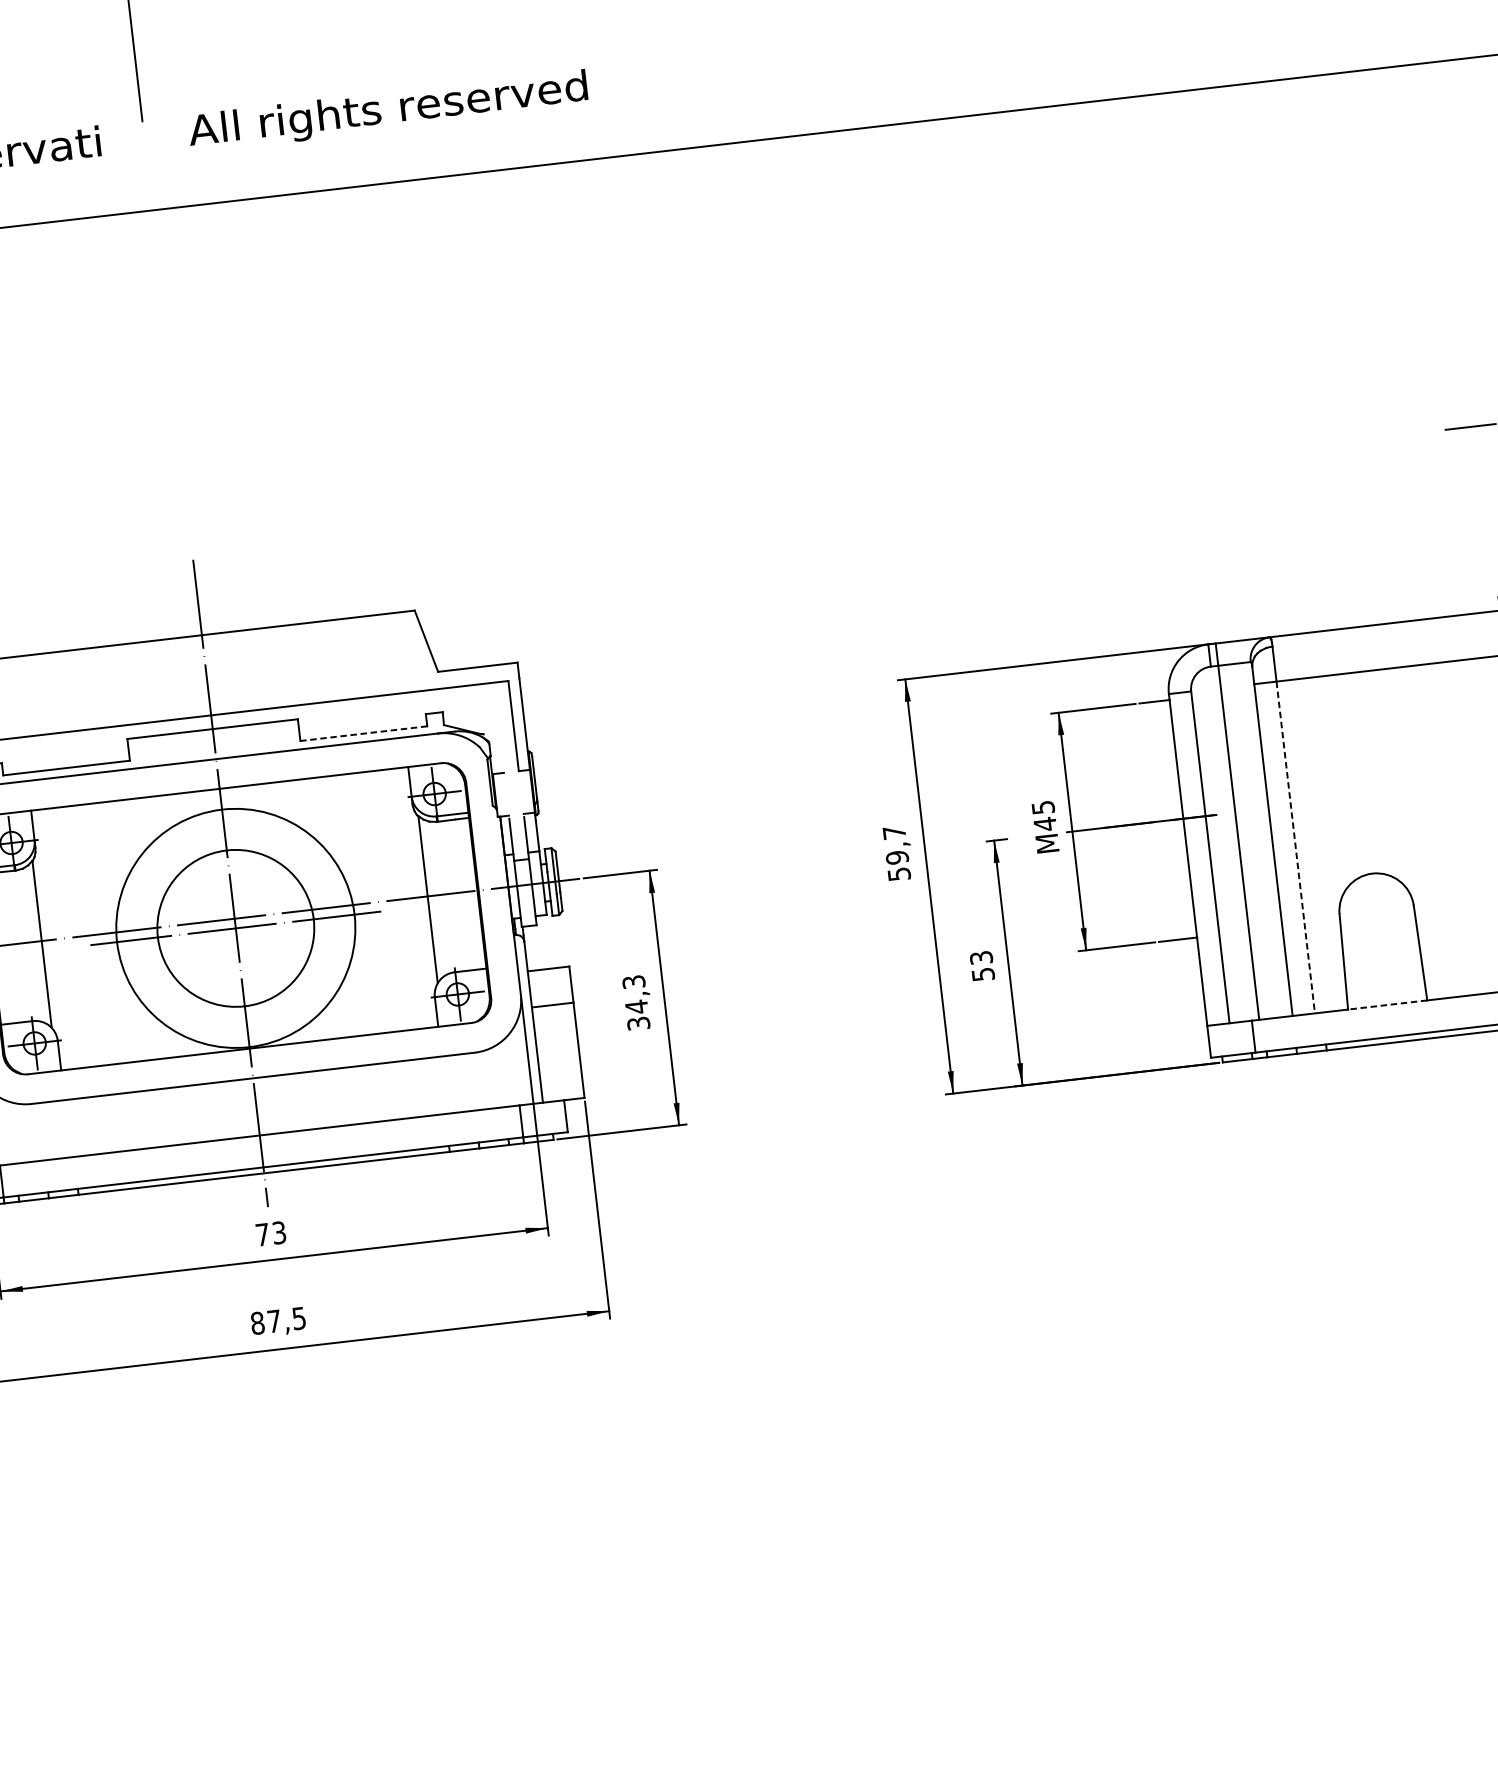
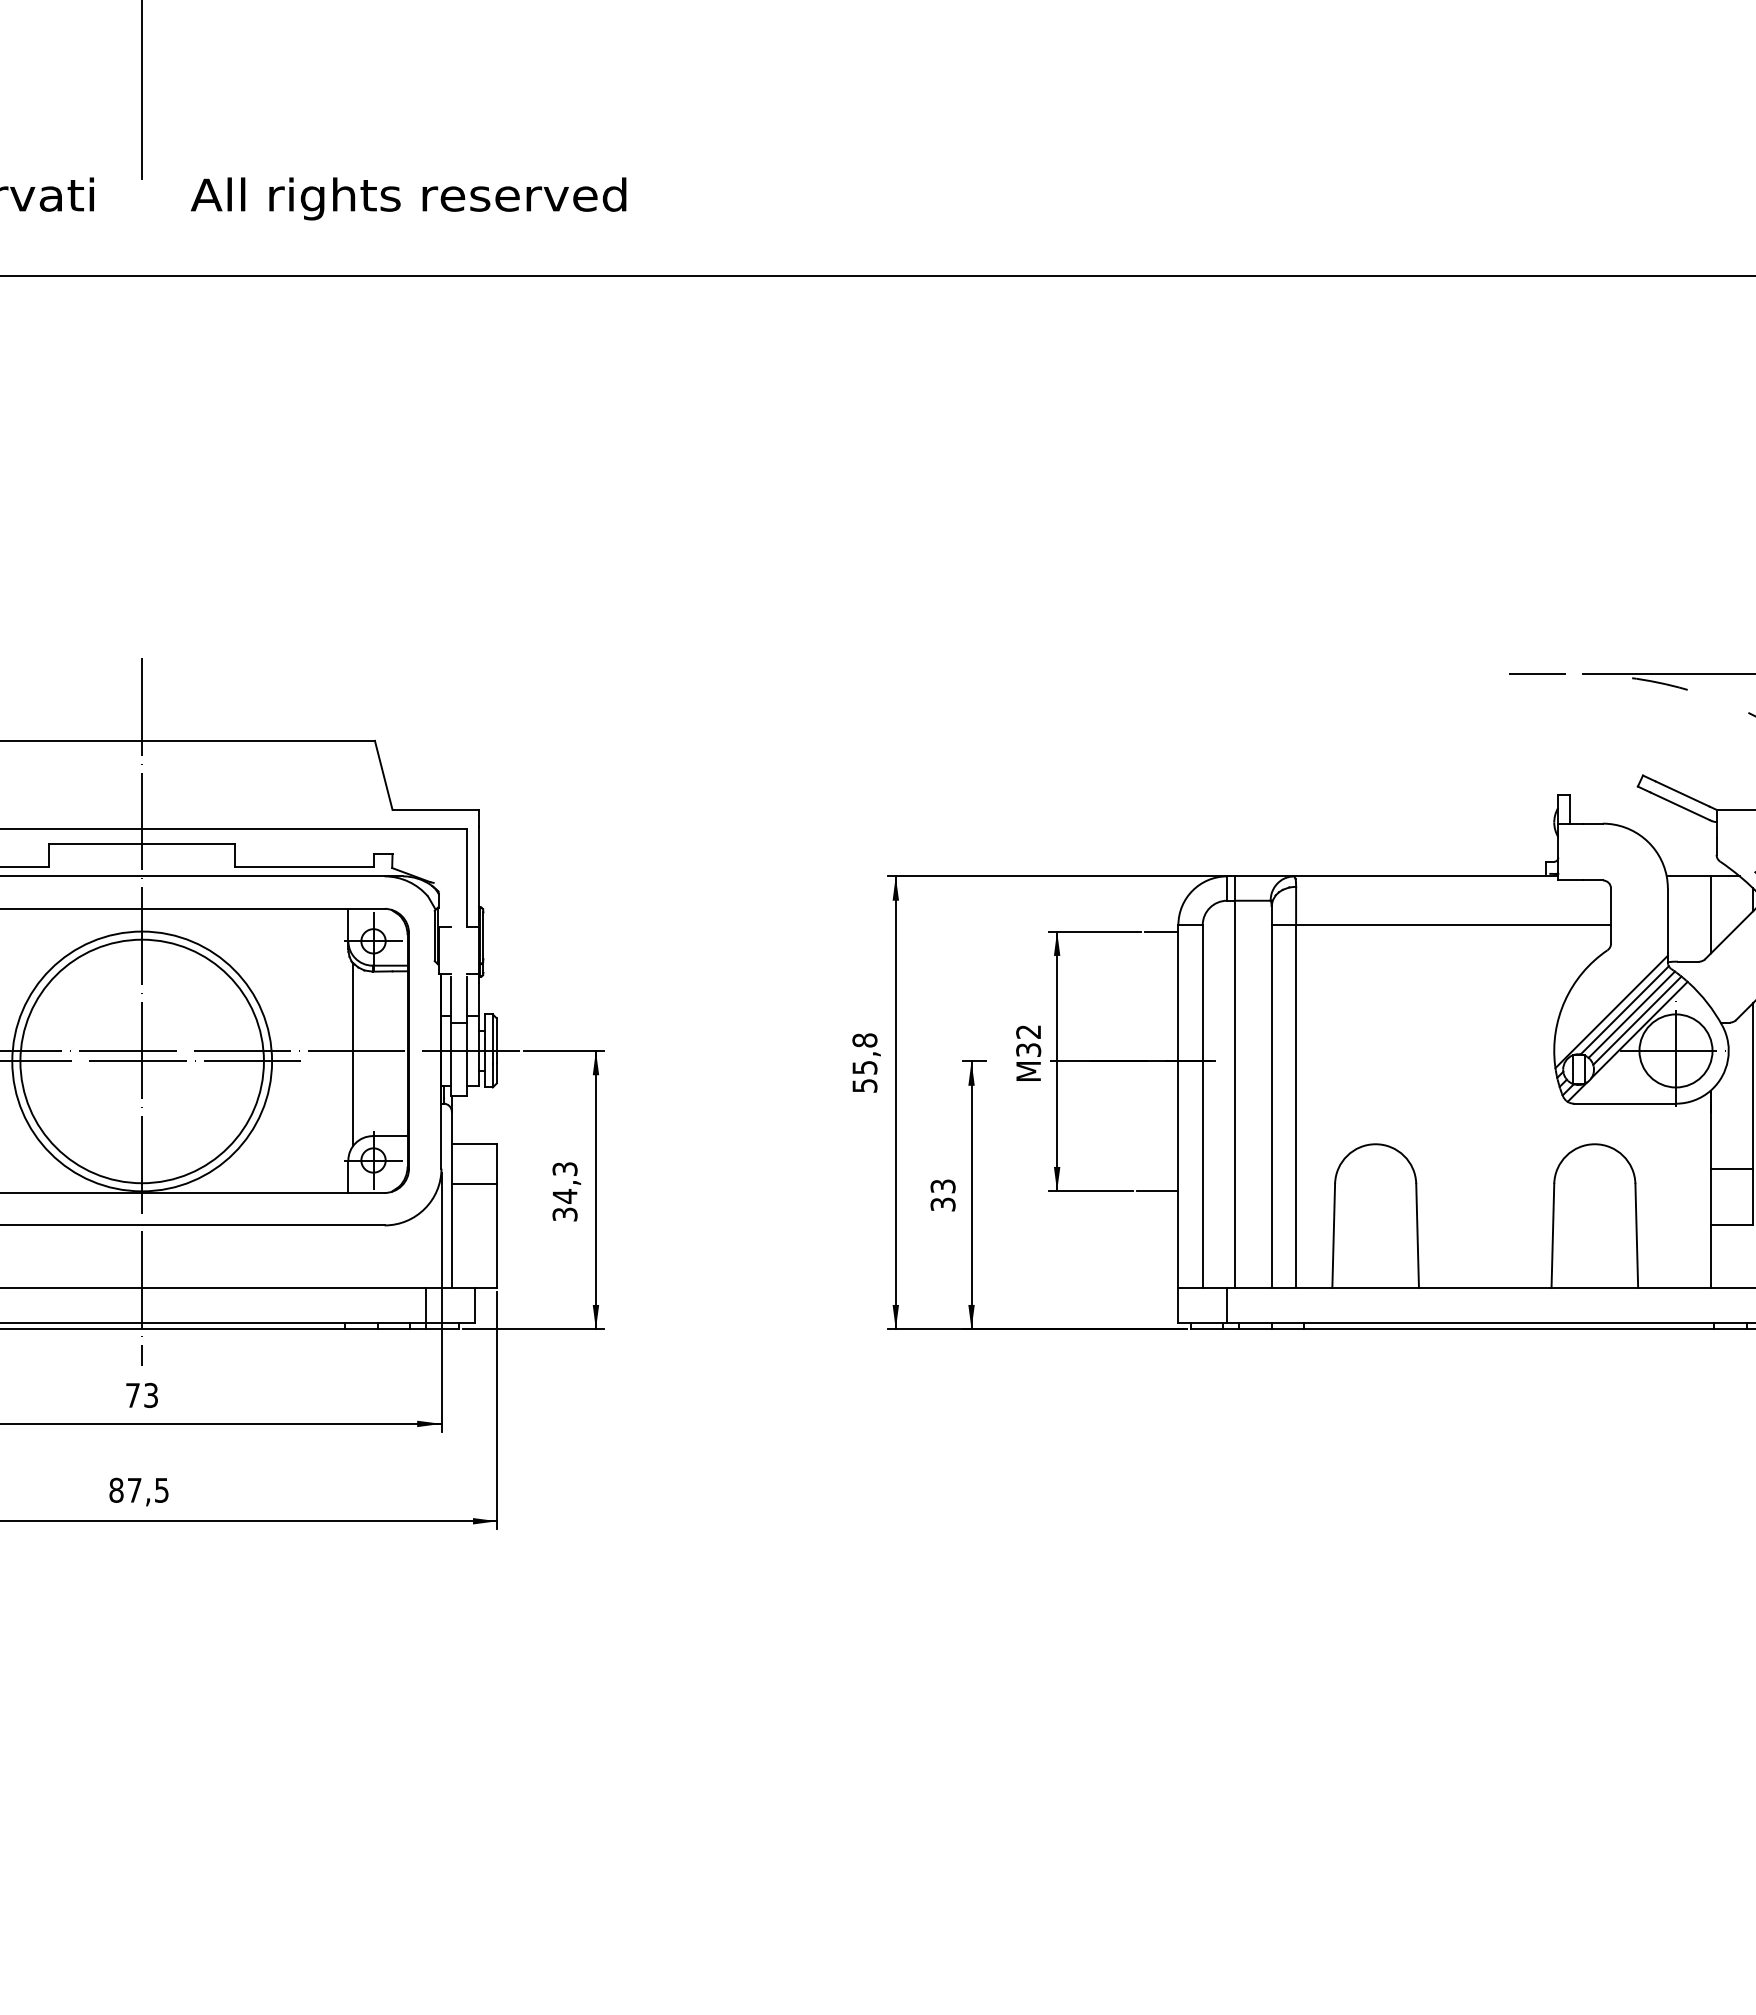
line: (363, 733) -> (304, 867), dashed -> solid
text: (1044, 816) -> (1028, 1041), 45 -> 32
text: (895, 844) -> (864, 1053), 59,7 -> 55,8
line: (1296, 848) -> (1296, 1107), dashed -> solid
circle: (235, 928) -> (141, 1061), size x1.43
text: (982, 973) -> (942, 1203), 53 -> 33
line: (1387, 1004) -> (1375, 1287), dashed -> solid

